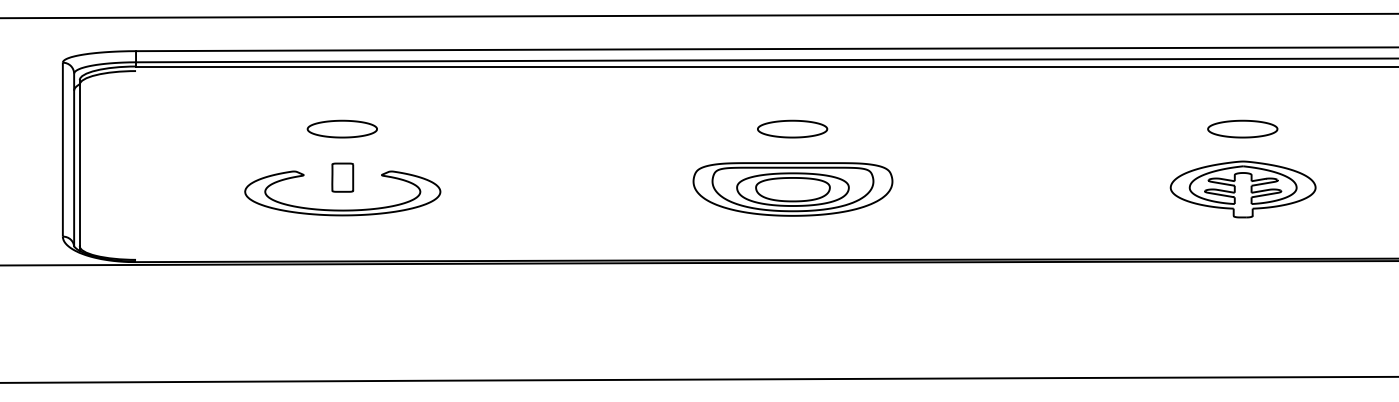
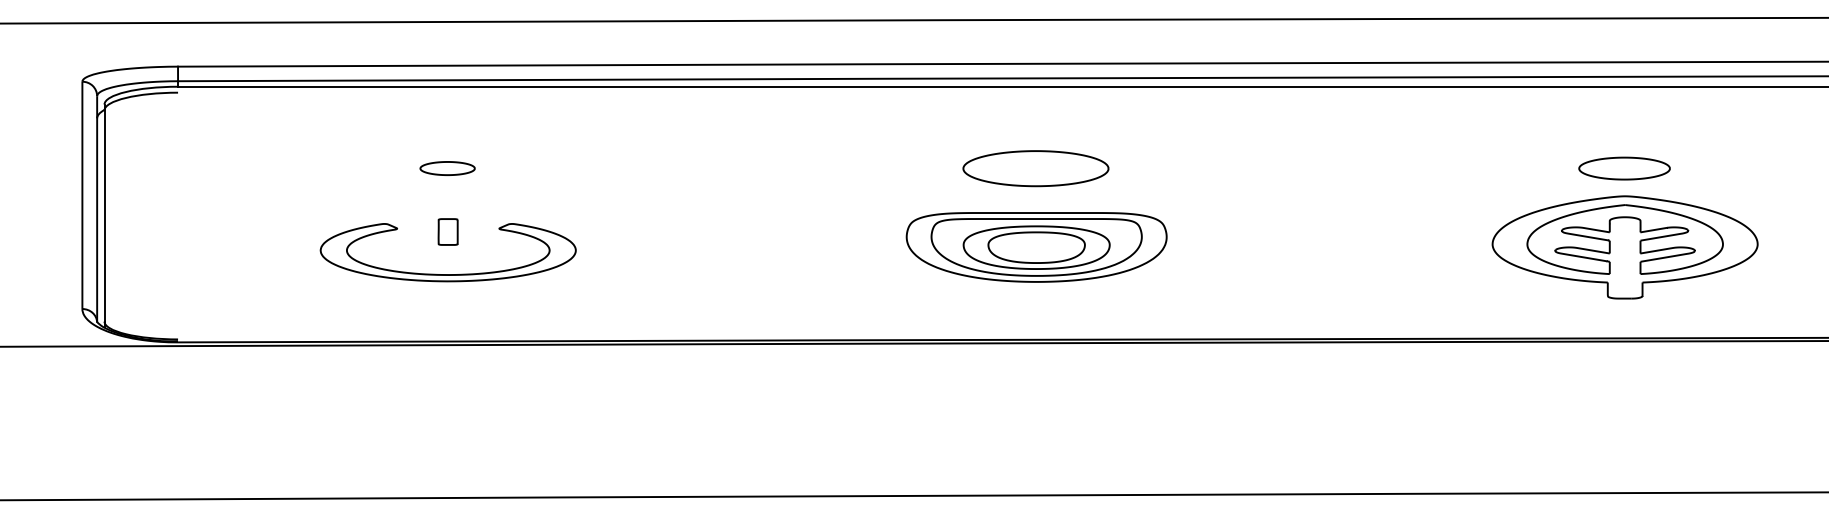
part: (342, 129) -> (447, 168), size x0.6
part: (792, 129) -> (1036, 168), size x1.6
part: (342, 177) -> (447, 231), size x0.7
part: (1242, 189) -> (1624, 247), size x1.4

